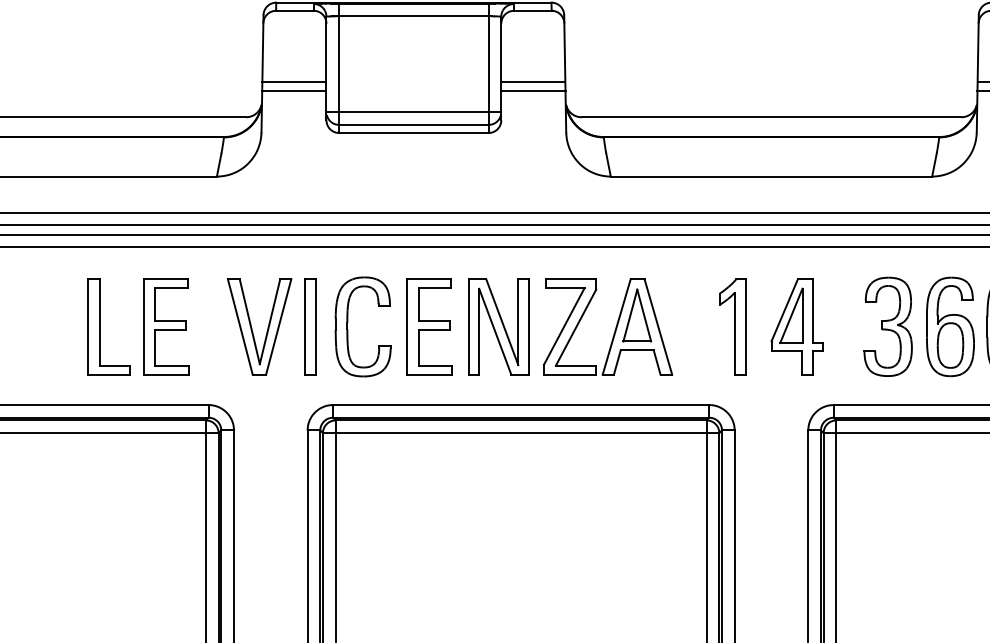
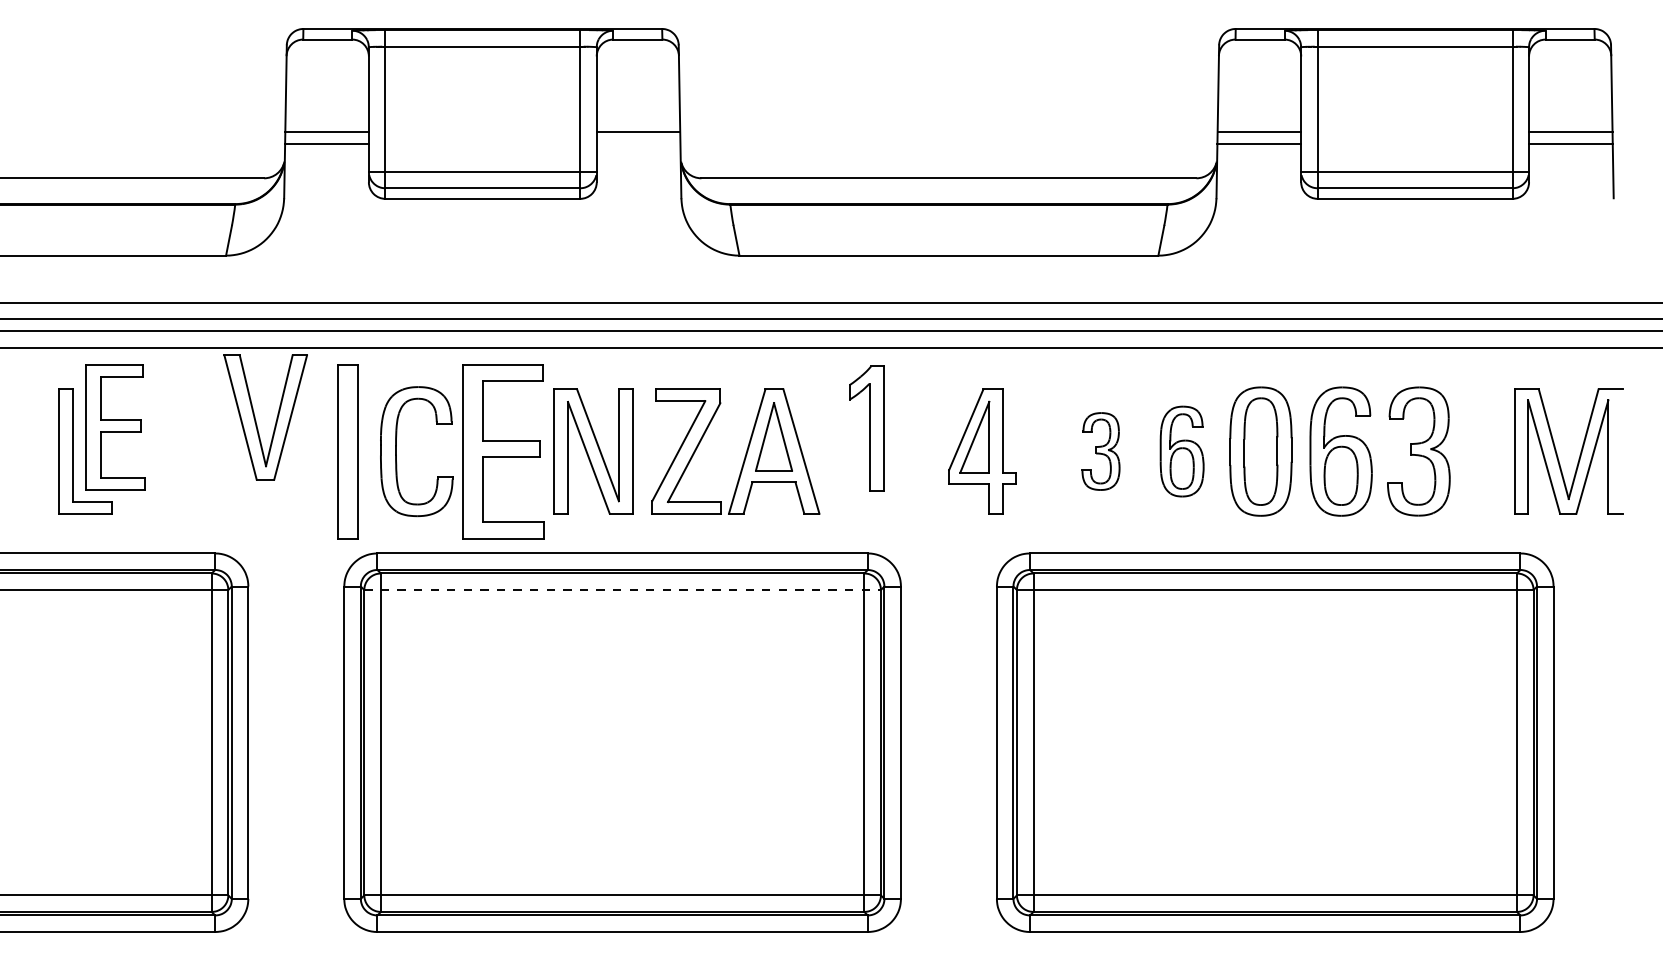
line: (533, 90) -> (638, 143), removed
part: (166, 326) -> (115, 427), moved
part: (310, 326) -> (347, 451), size x1.4
part: (429, 326) -> (503, 451), size x1.4
part: (732, 326) -> (866, 428), moved
part: (887, 326) -> (1100, 451), size x0.6
part: (949, 326) -> (1181, 451), size x0.7
part: (252, 329) -> (256, 420), moved
line: (521, 433) -> (623, 590), solid -> dashed

